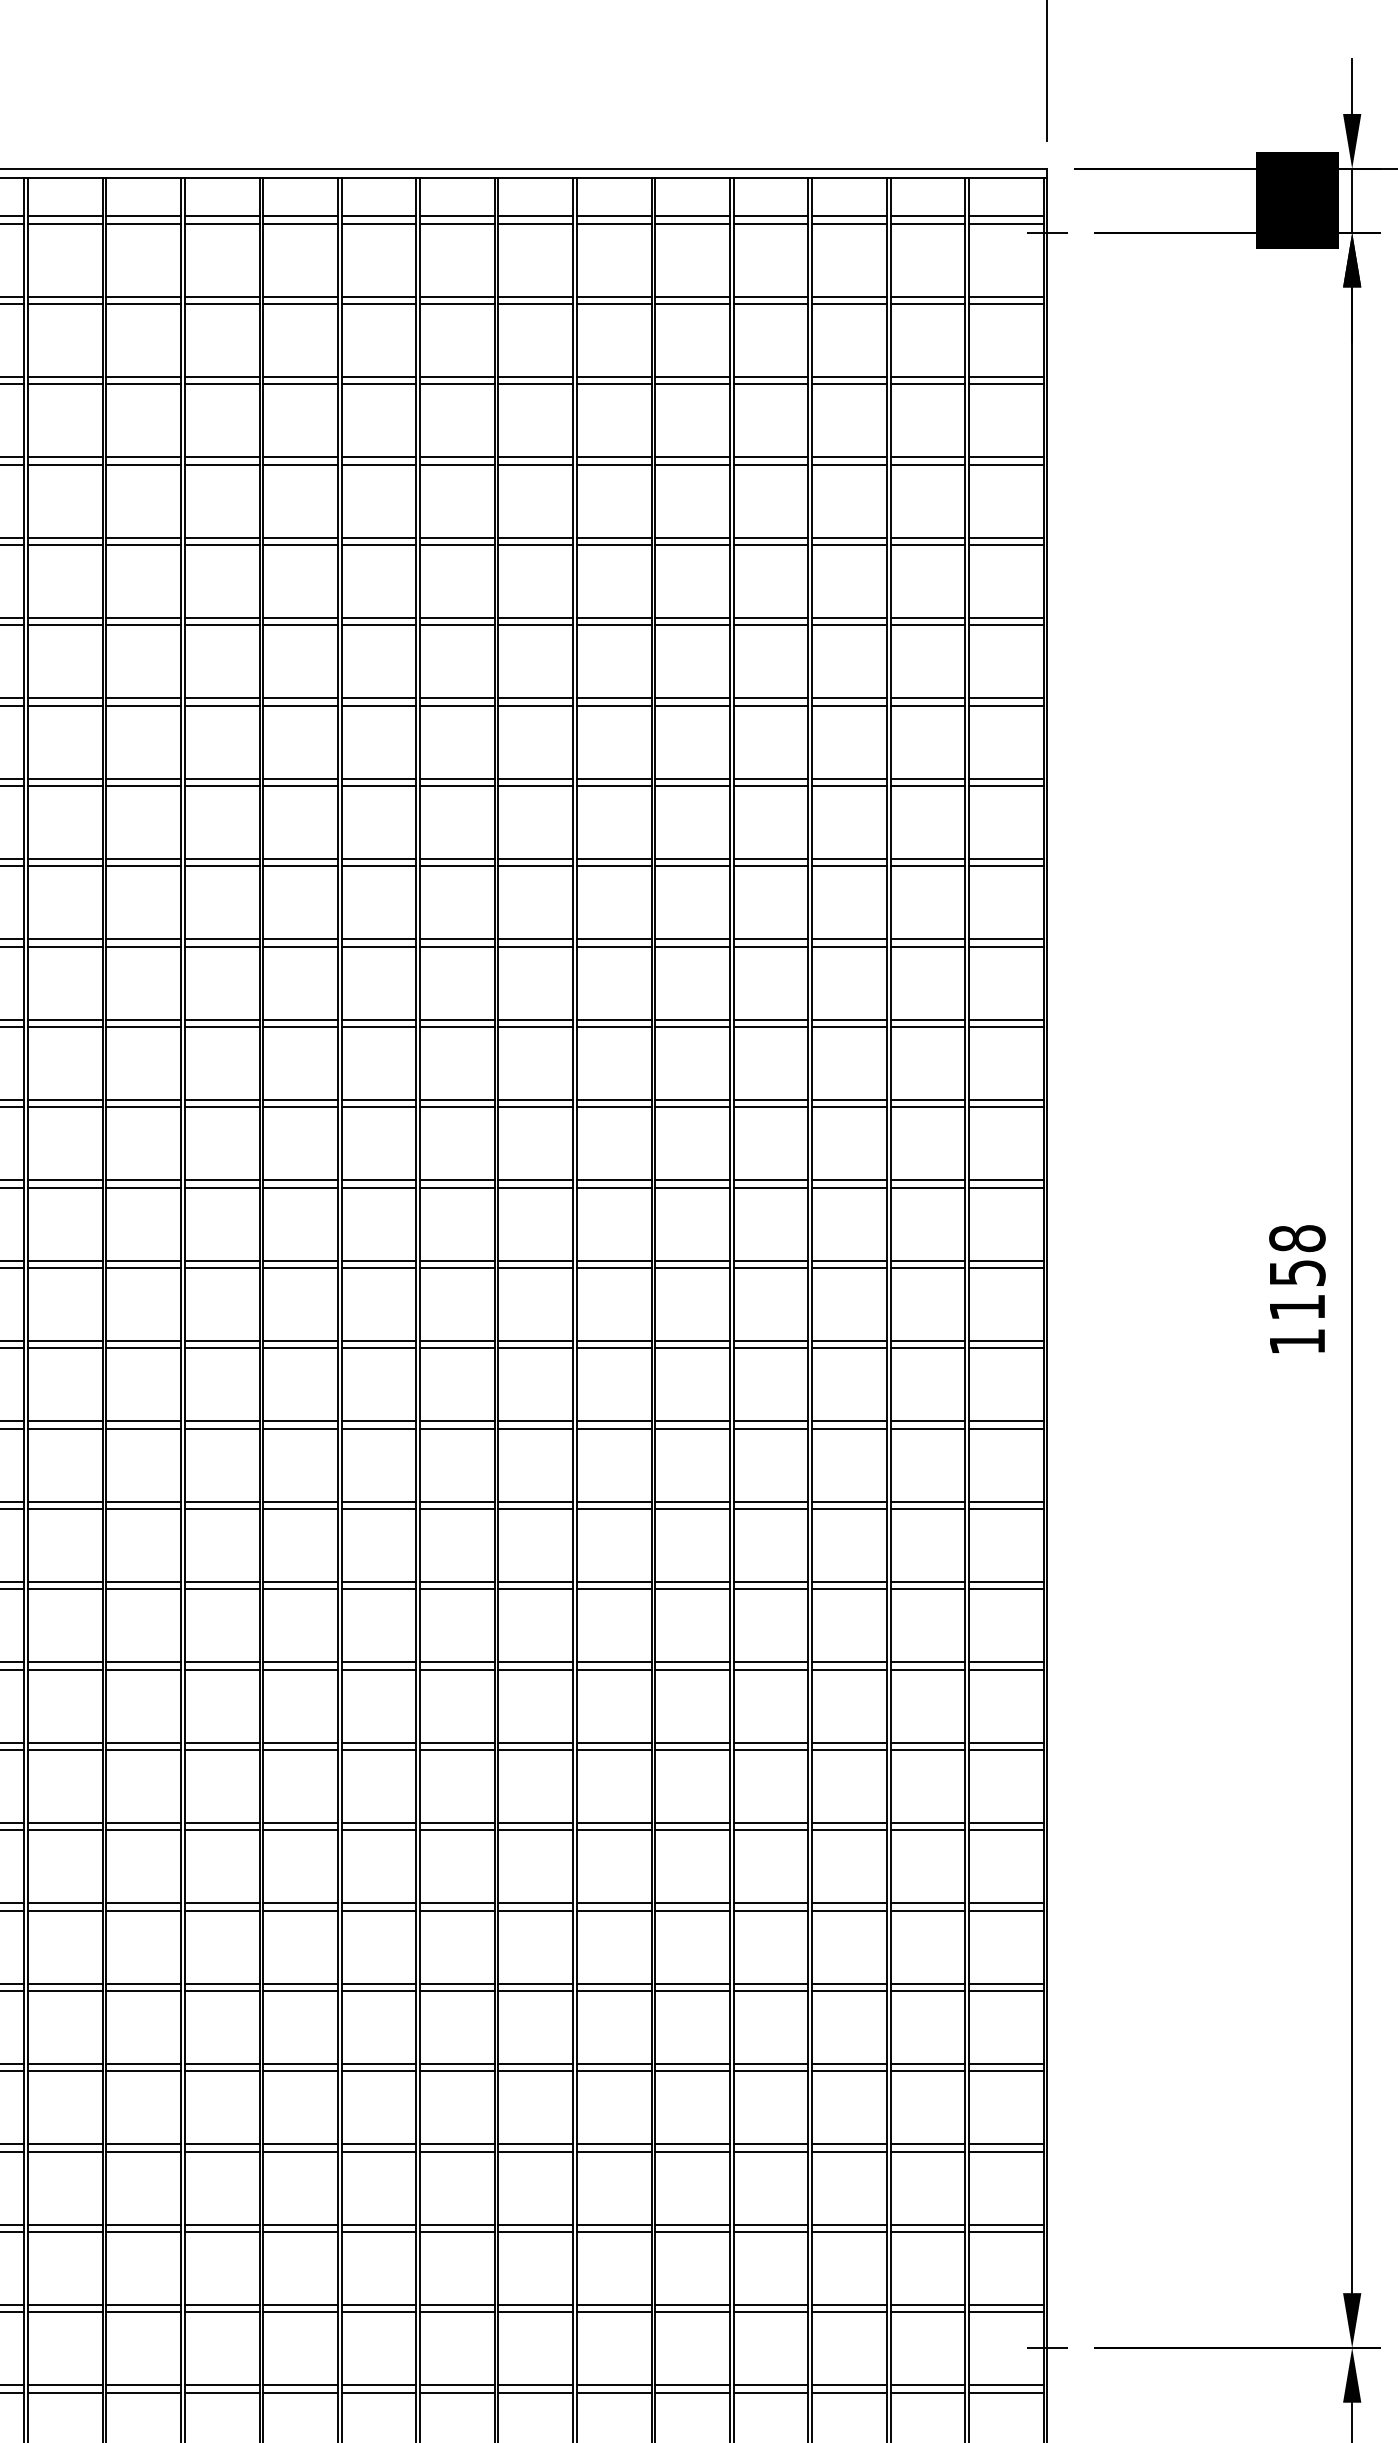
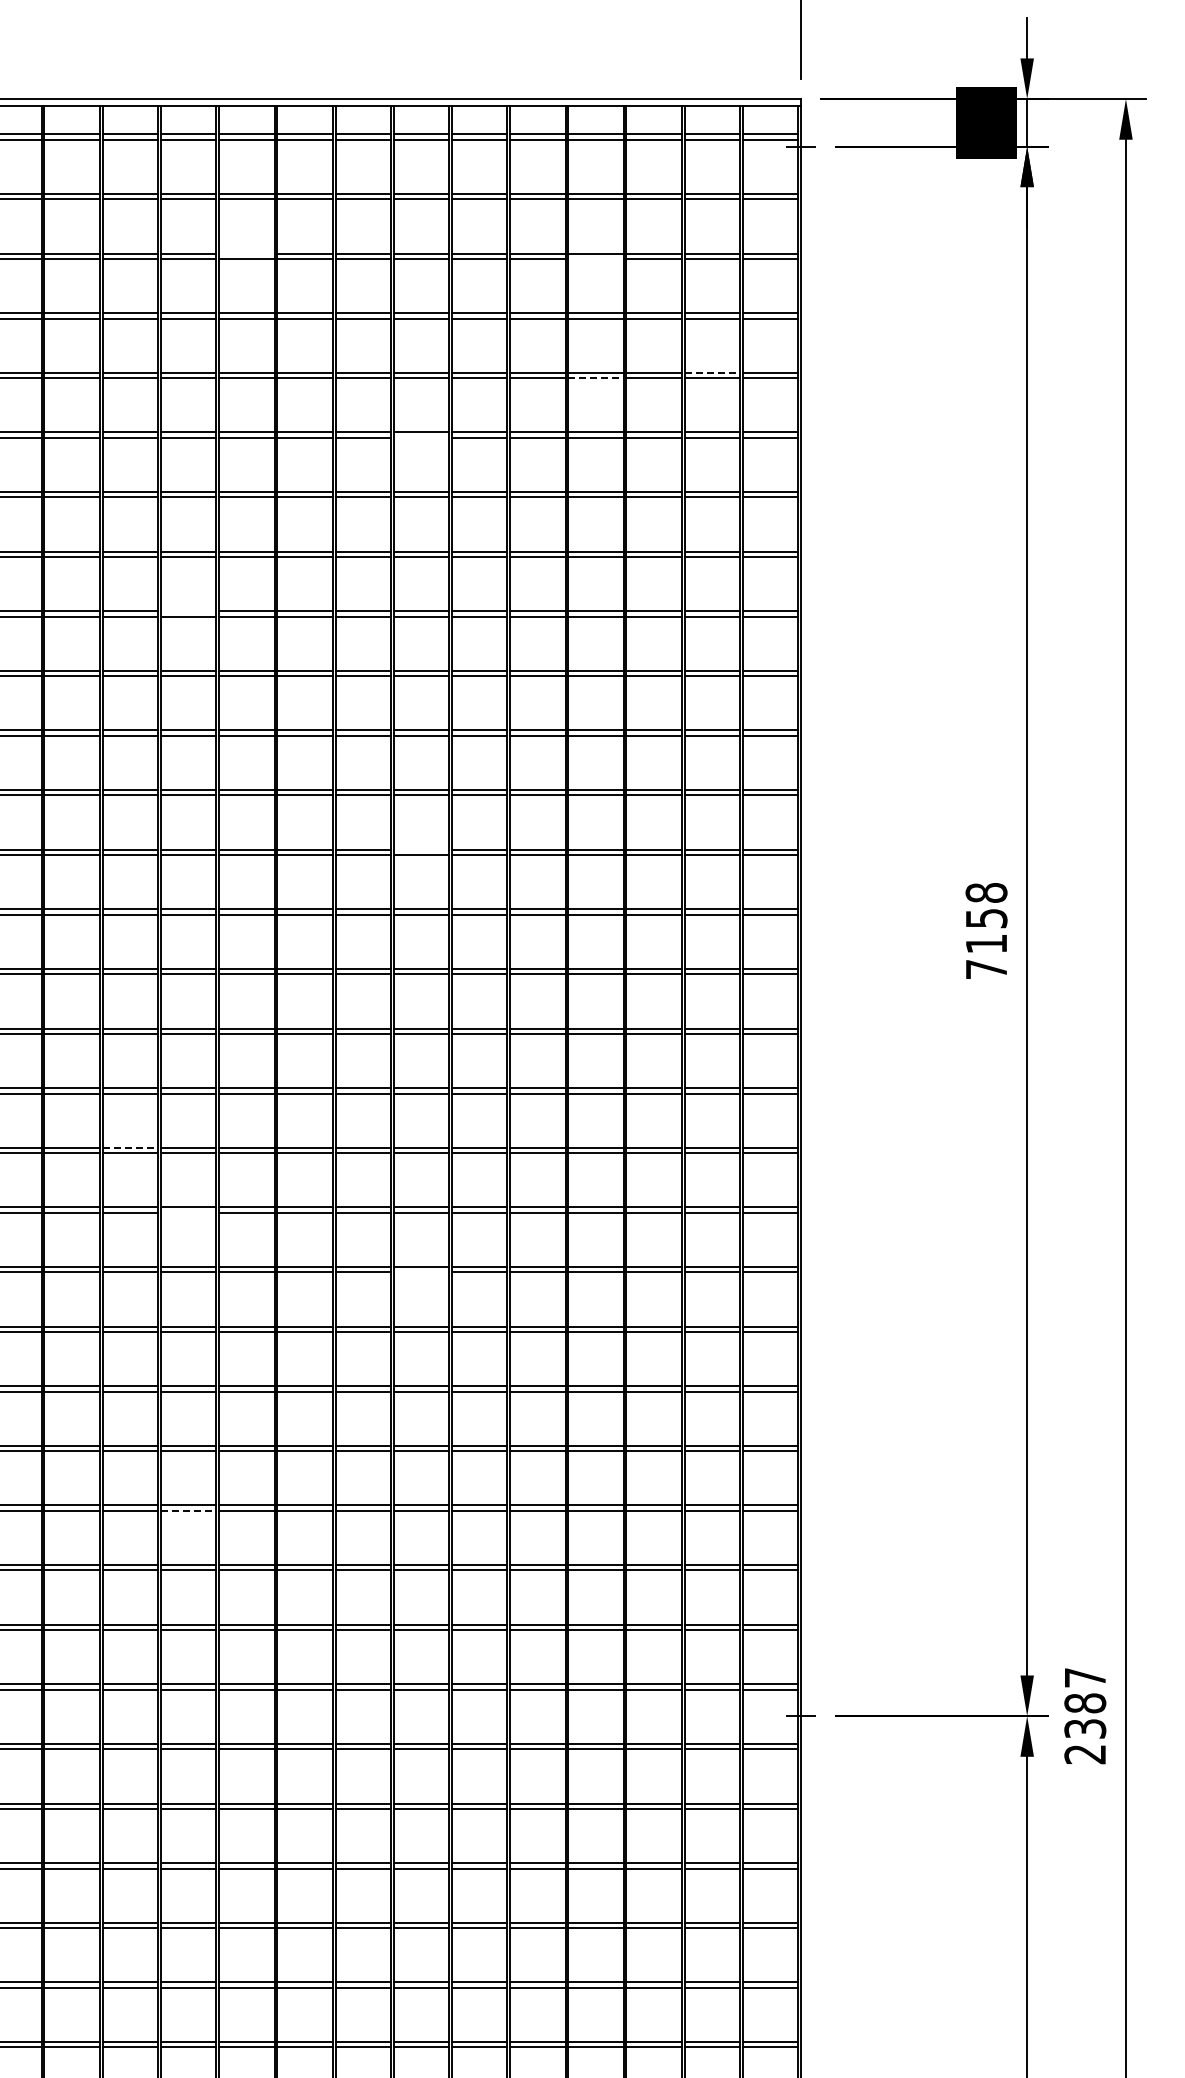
line: (300, 376) -> (246, 253), removed
line: (770, 383) -> (595, 258), removed
line: (928, 537) -> (712, 372), solid -> dashed
line: (770, 545) -> (595, 378), solid -> dashed
line: (535, 624) -> (421, 437), removed
line: (221, 859) -> (188, 611), removed
line: (535, 1180) -> (421, 849), removed
text: (1297, 1341) -> (986, 969), 1158 -> 7158
line: (143, 1581) -> (130, 1147), solid -> dashed
line: (221, 1669) -> (188, 1212), removed
line: (535, 1750) -> (421, 1272), removed
line: (221, 2070) -> (188, 1510), solid -> dashed

